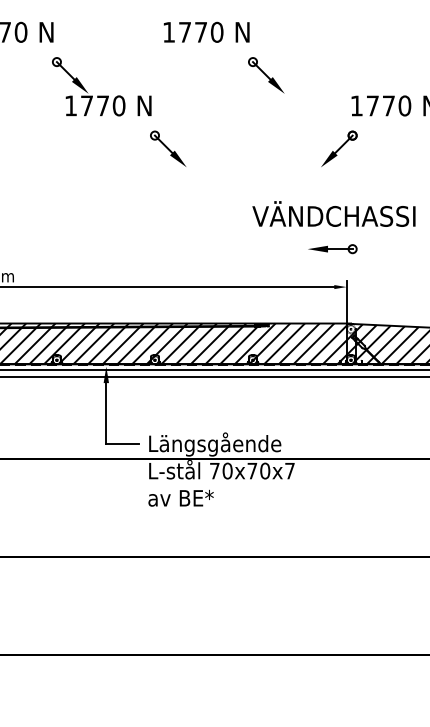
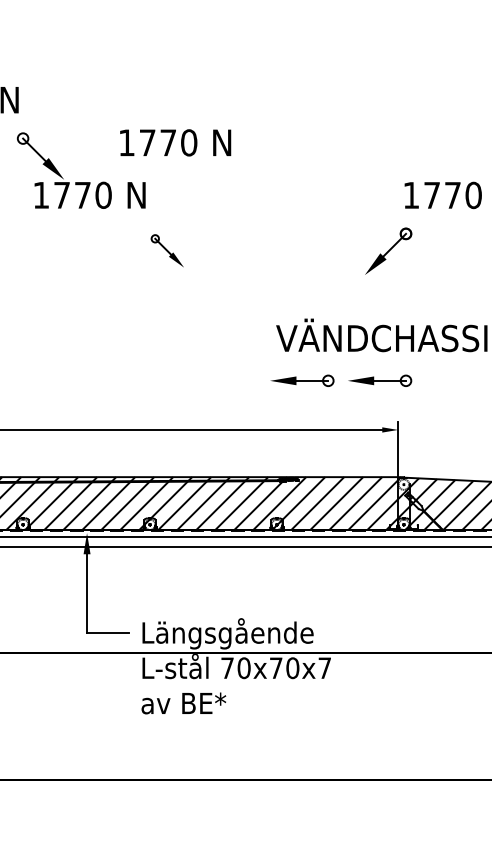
text: (206, 31) -> (175, 141), moved
part: (266, 75) -> (294, 155), removed
part: (168, 148) -> (167, 250), size x0.7
part: (272, 249) -> (302, 381), added

